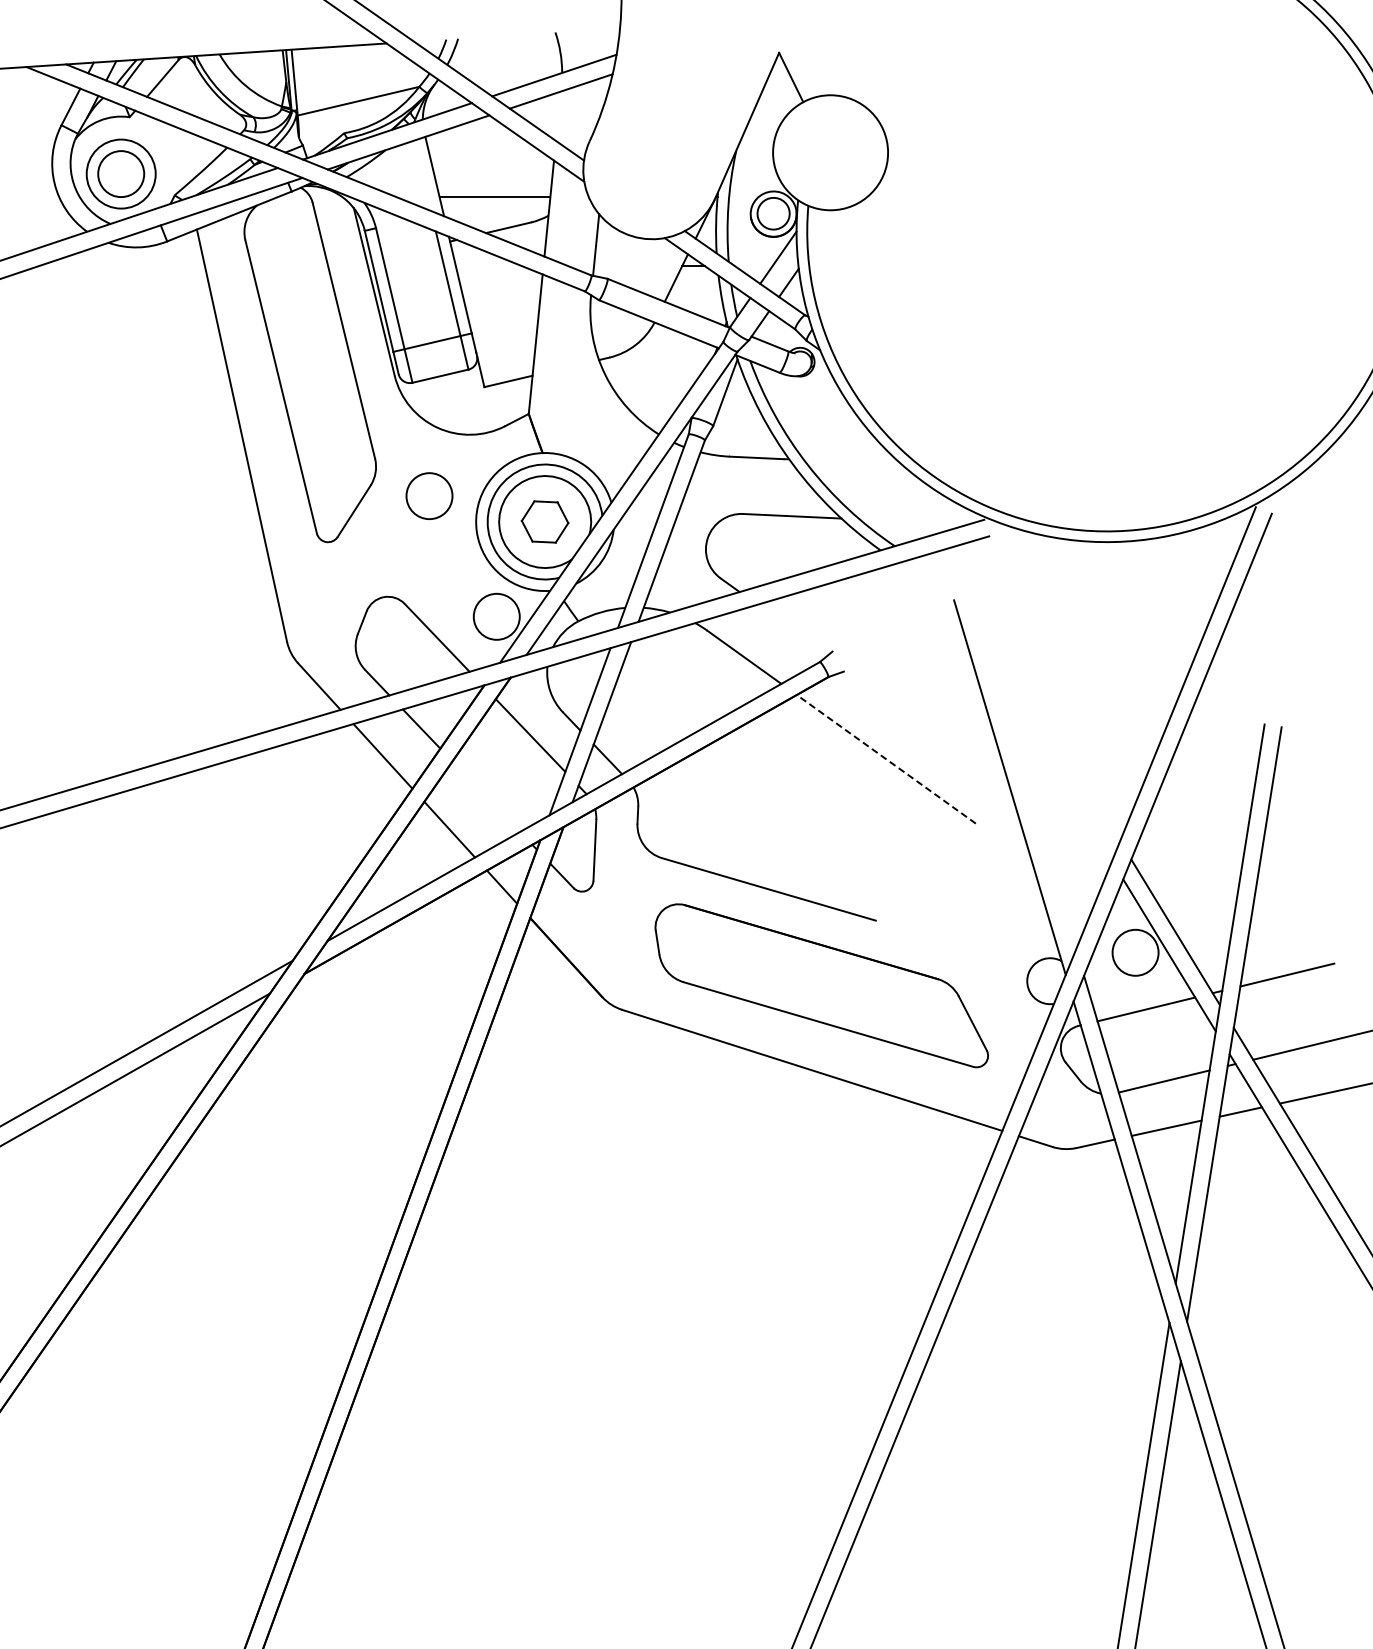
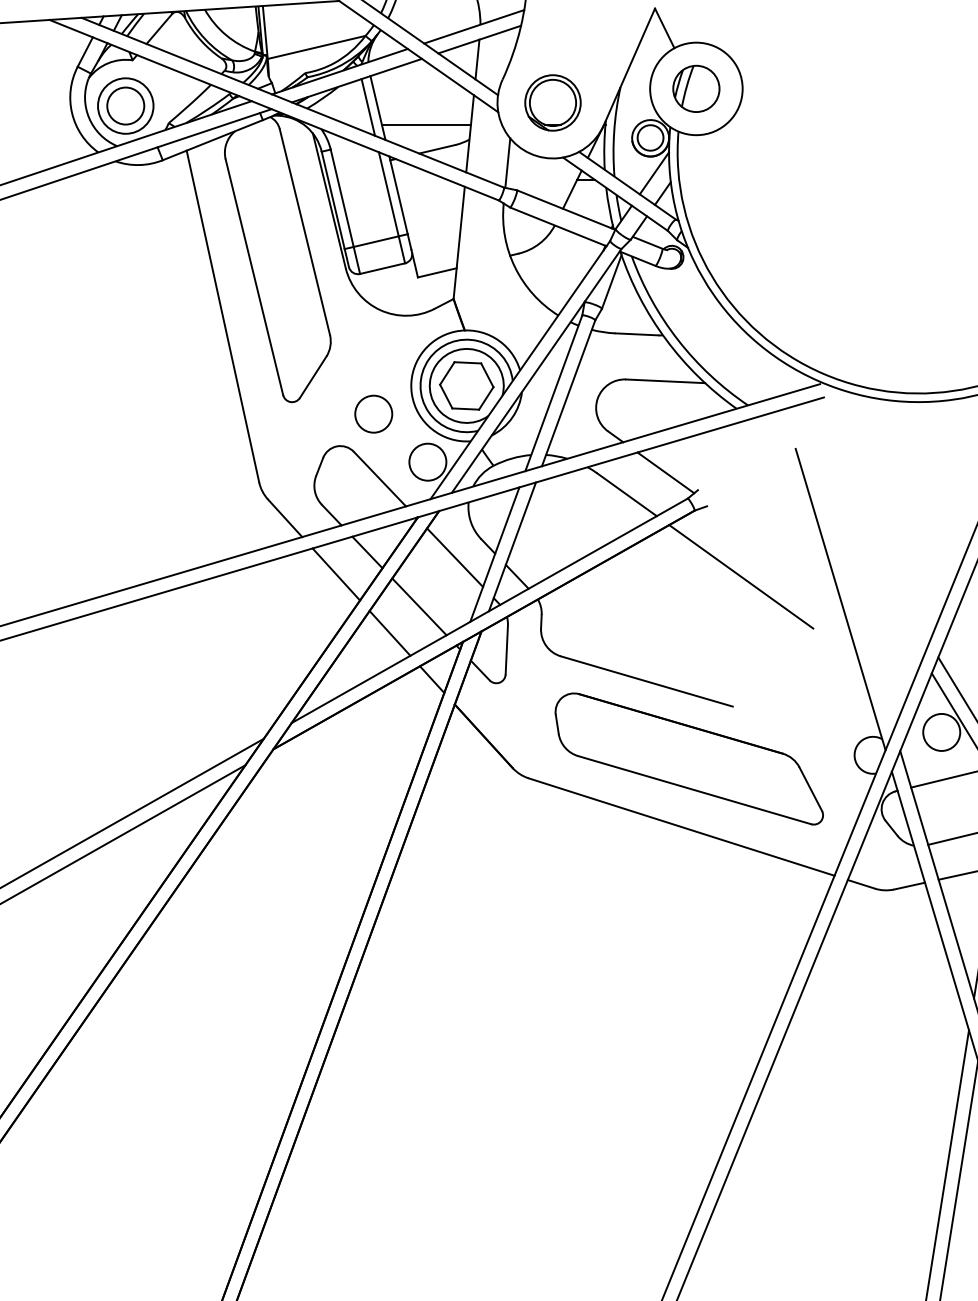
line: (557, 115) -> (476, 58), added
part: (830, 152) -> (696, 88), added
part: (651, 169) -> (552, 102), added
line: (422, 175) -> (368, 107), added
circle: (429, 495) -> (373, 413), moved
part: (544, 521) -> (466, 385), size x1.43
line: (792, 629) -> (665, 472), added
line: (885, 759) -> (740, 576), dashed -> solid
line: (486, 796) -> (419, 606), added

